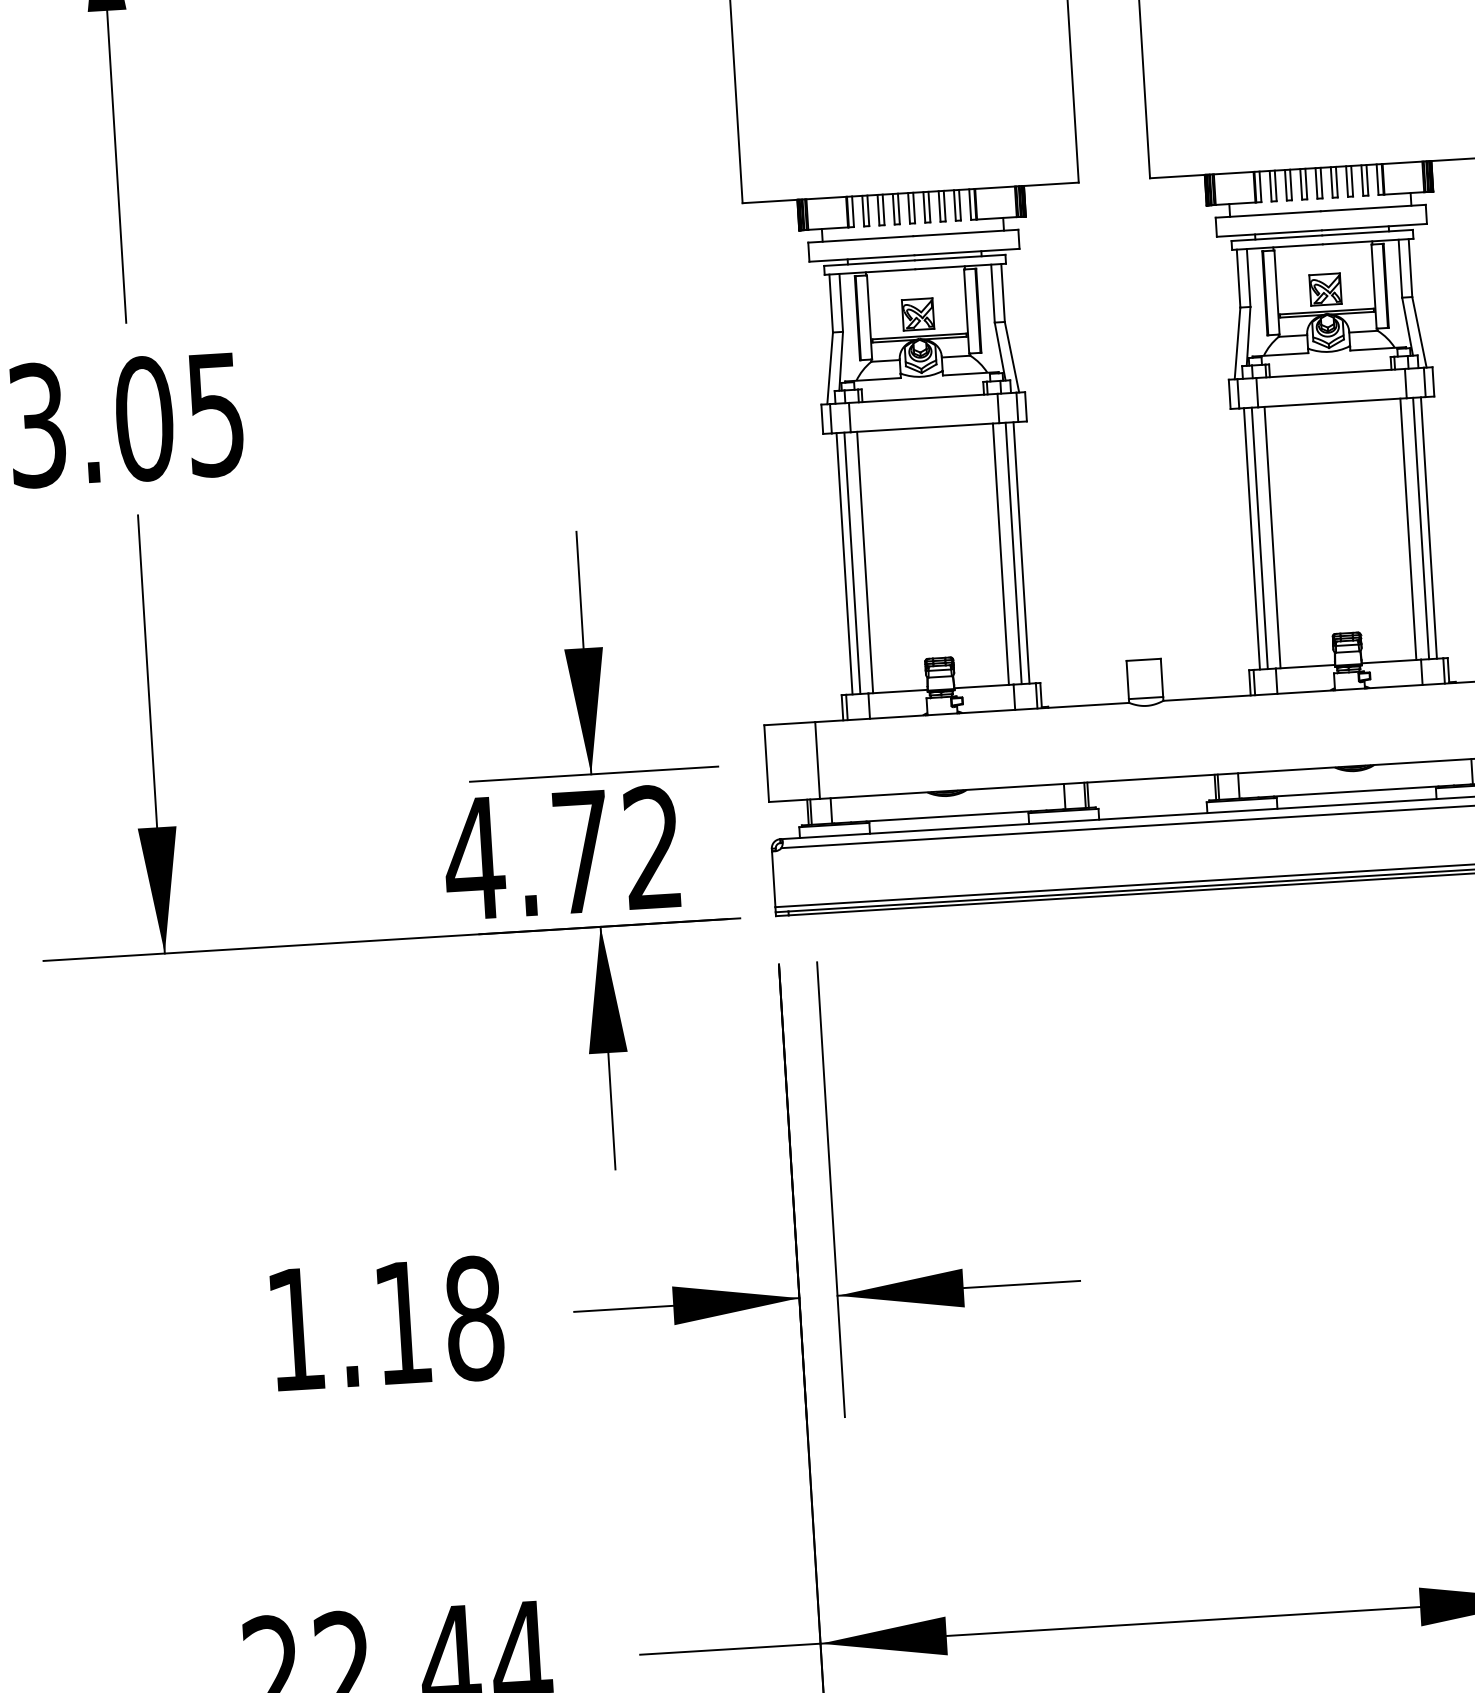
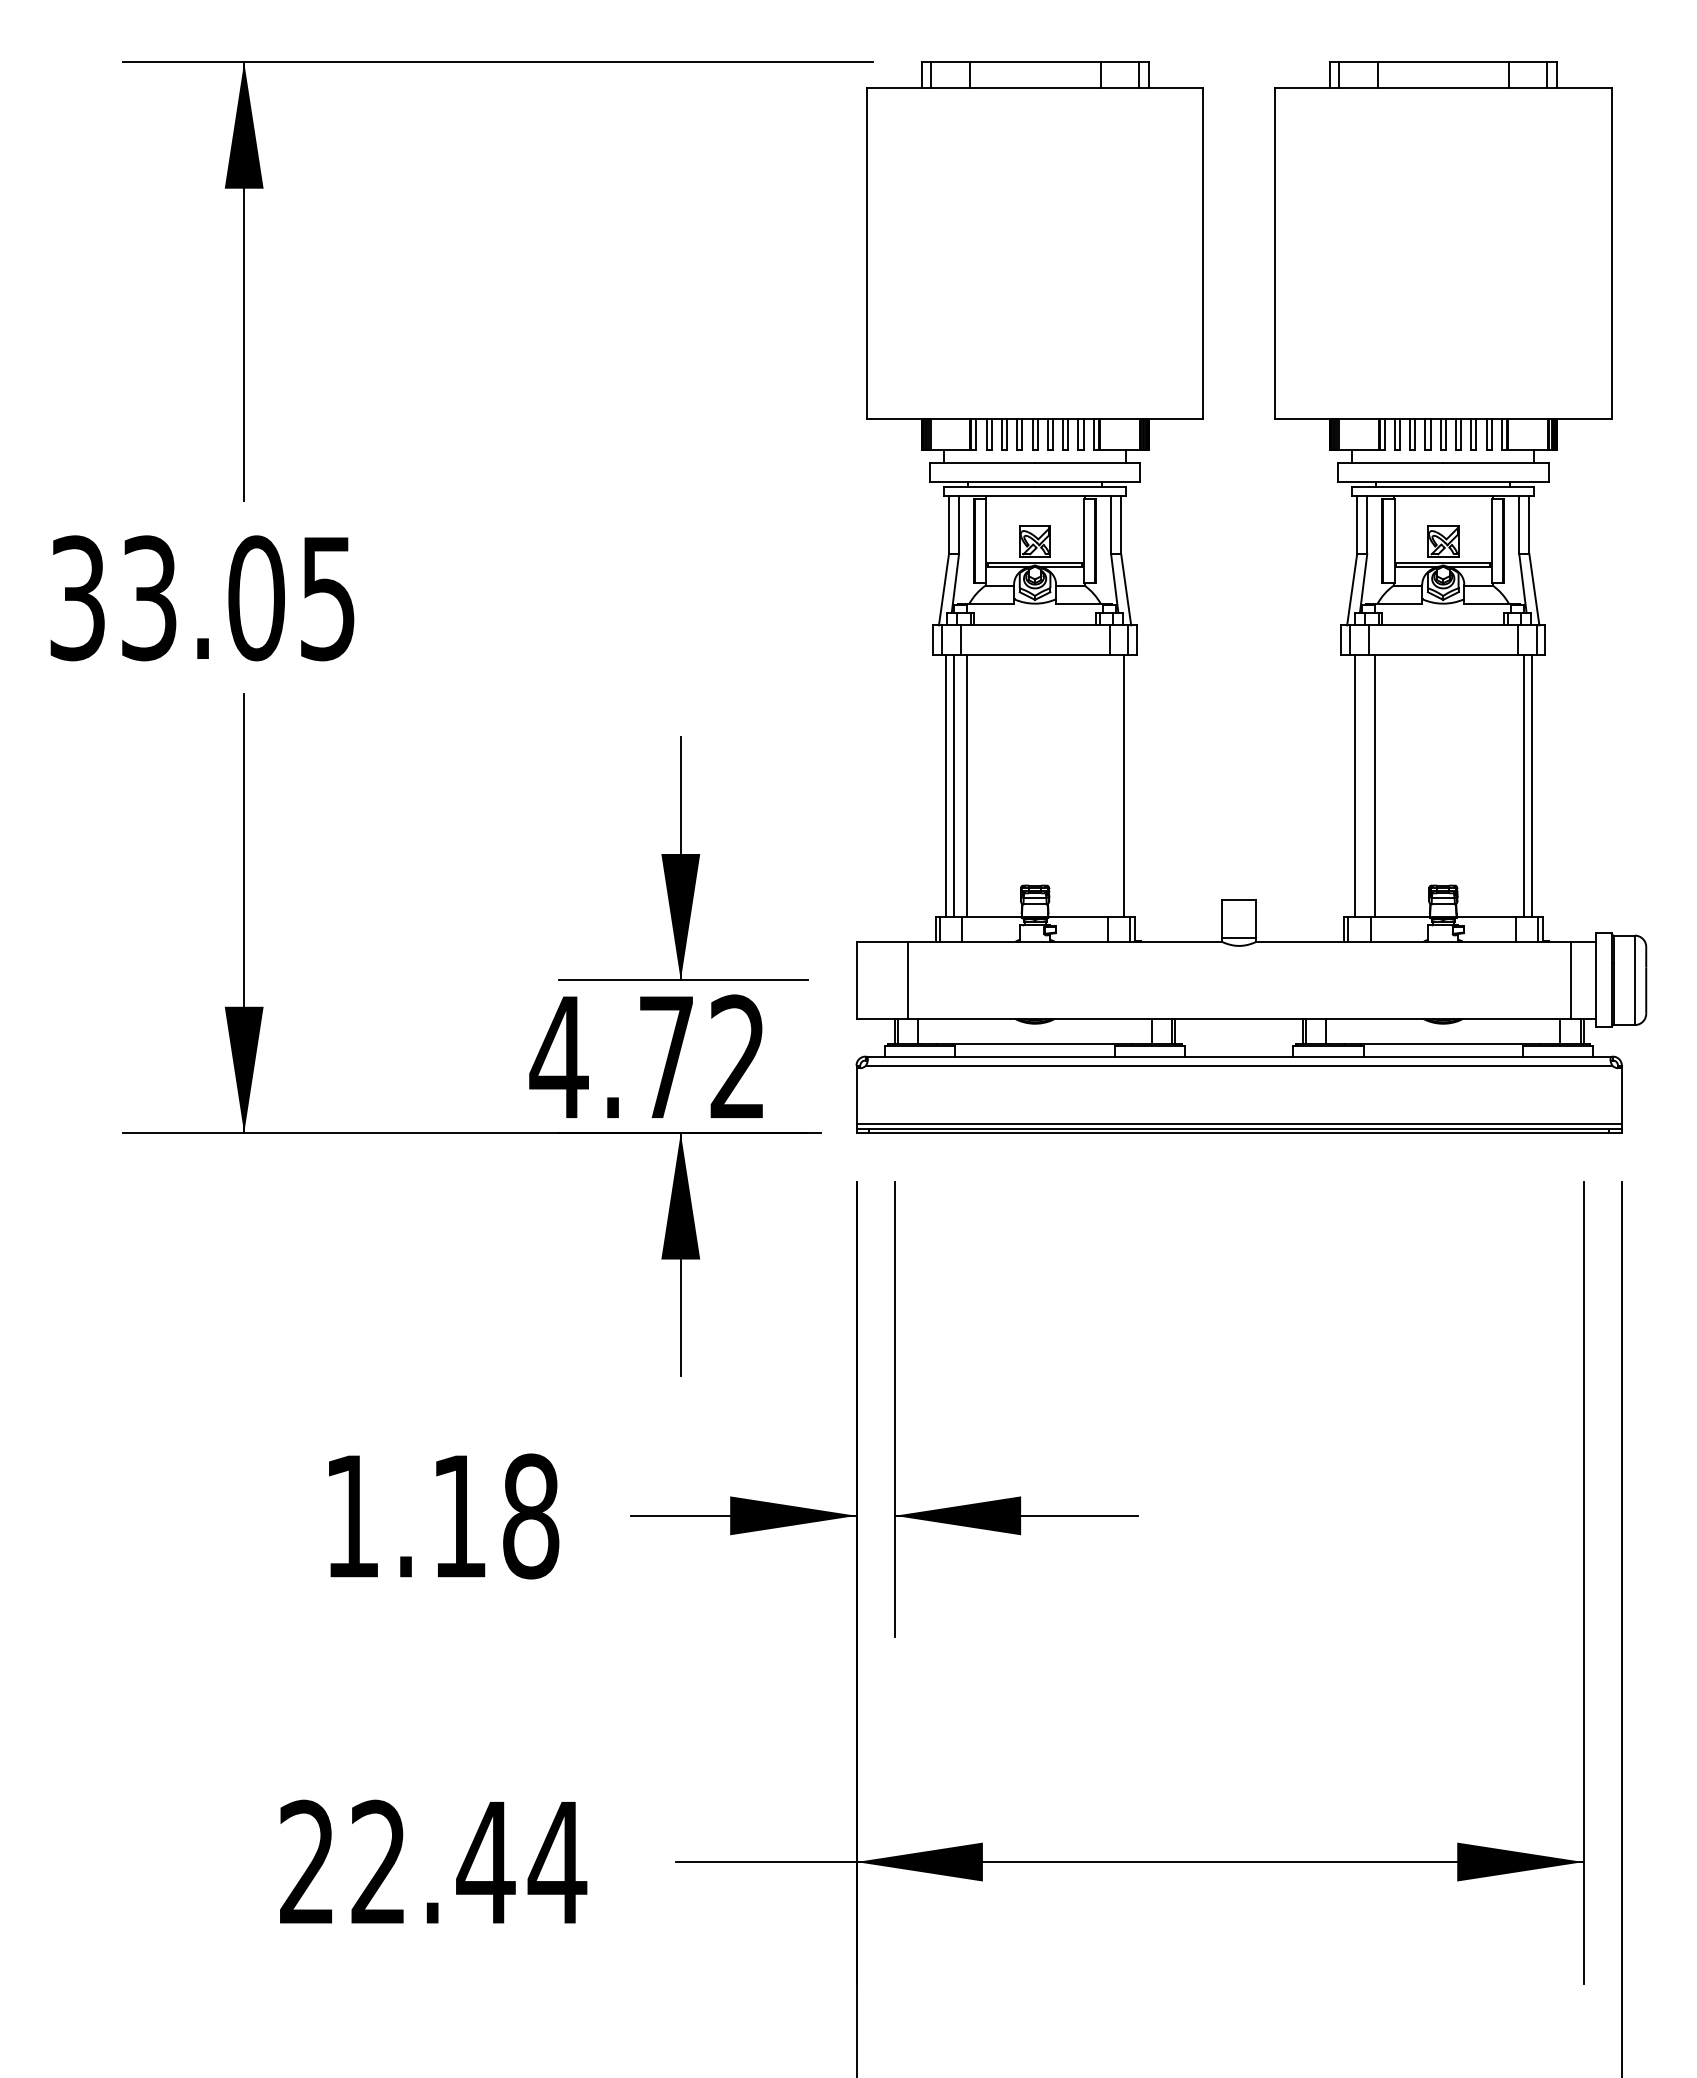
line: (1408, 529) -> (1511, 785), removed
line: (1259, 538) -> (1362, 785), removed
line: (1013, 553) -> (1115, 785), removed
line: (1001, 554) -> (1103, 785), removed

